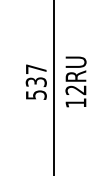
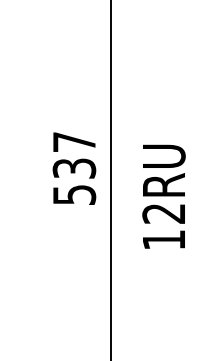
text: (75, 81) -> (162, 195), moved

